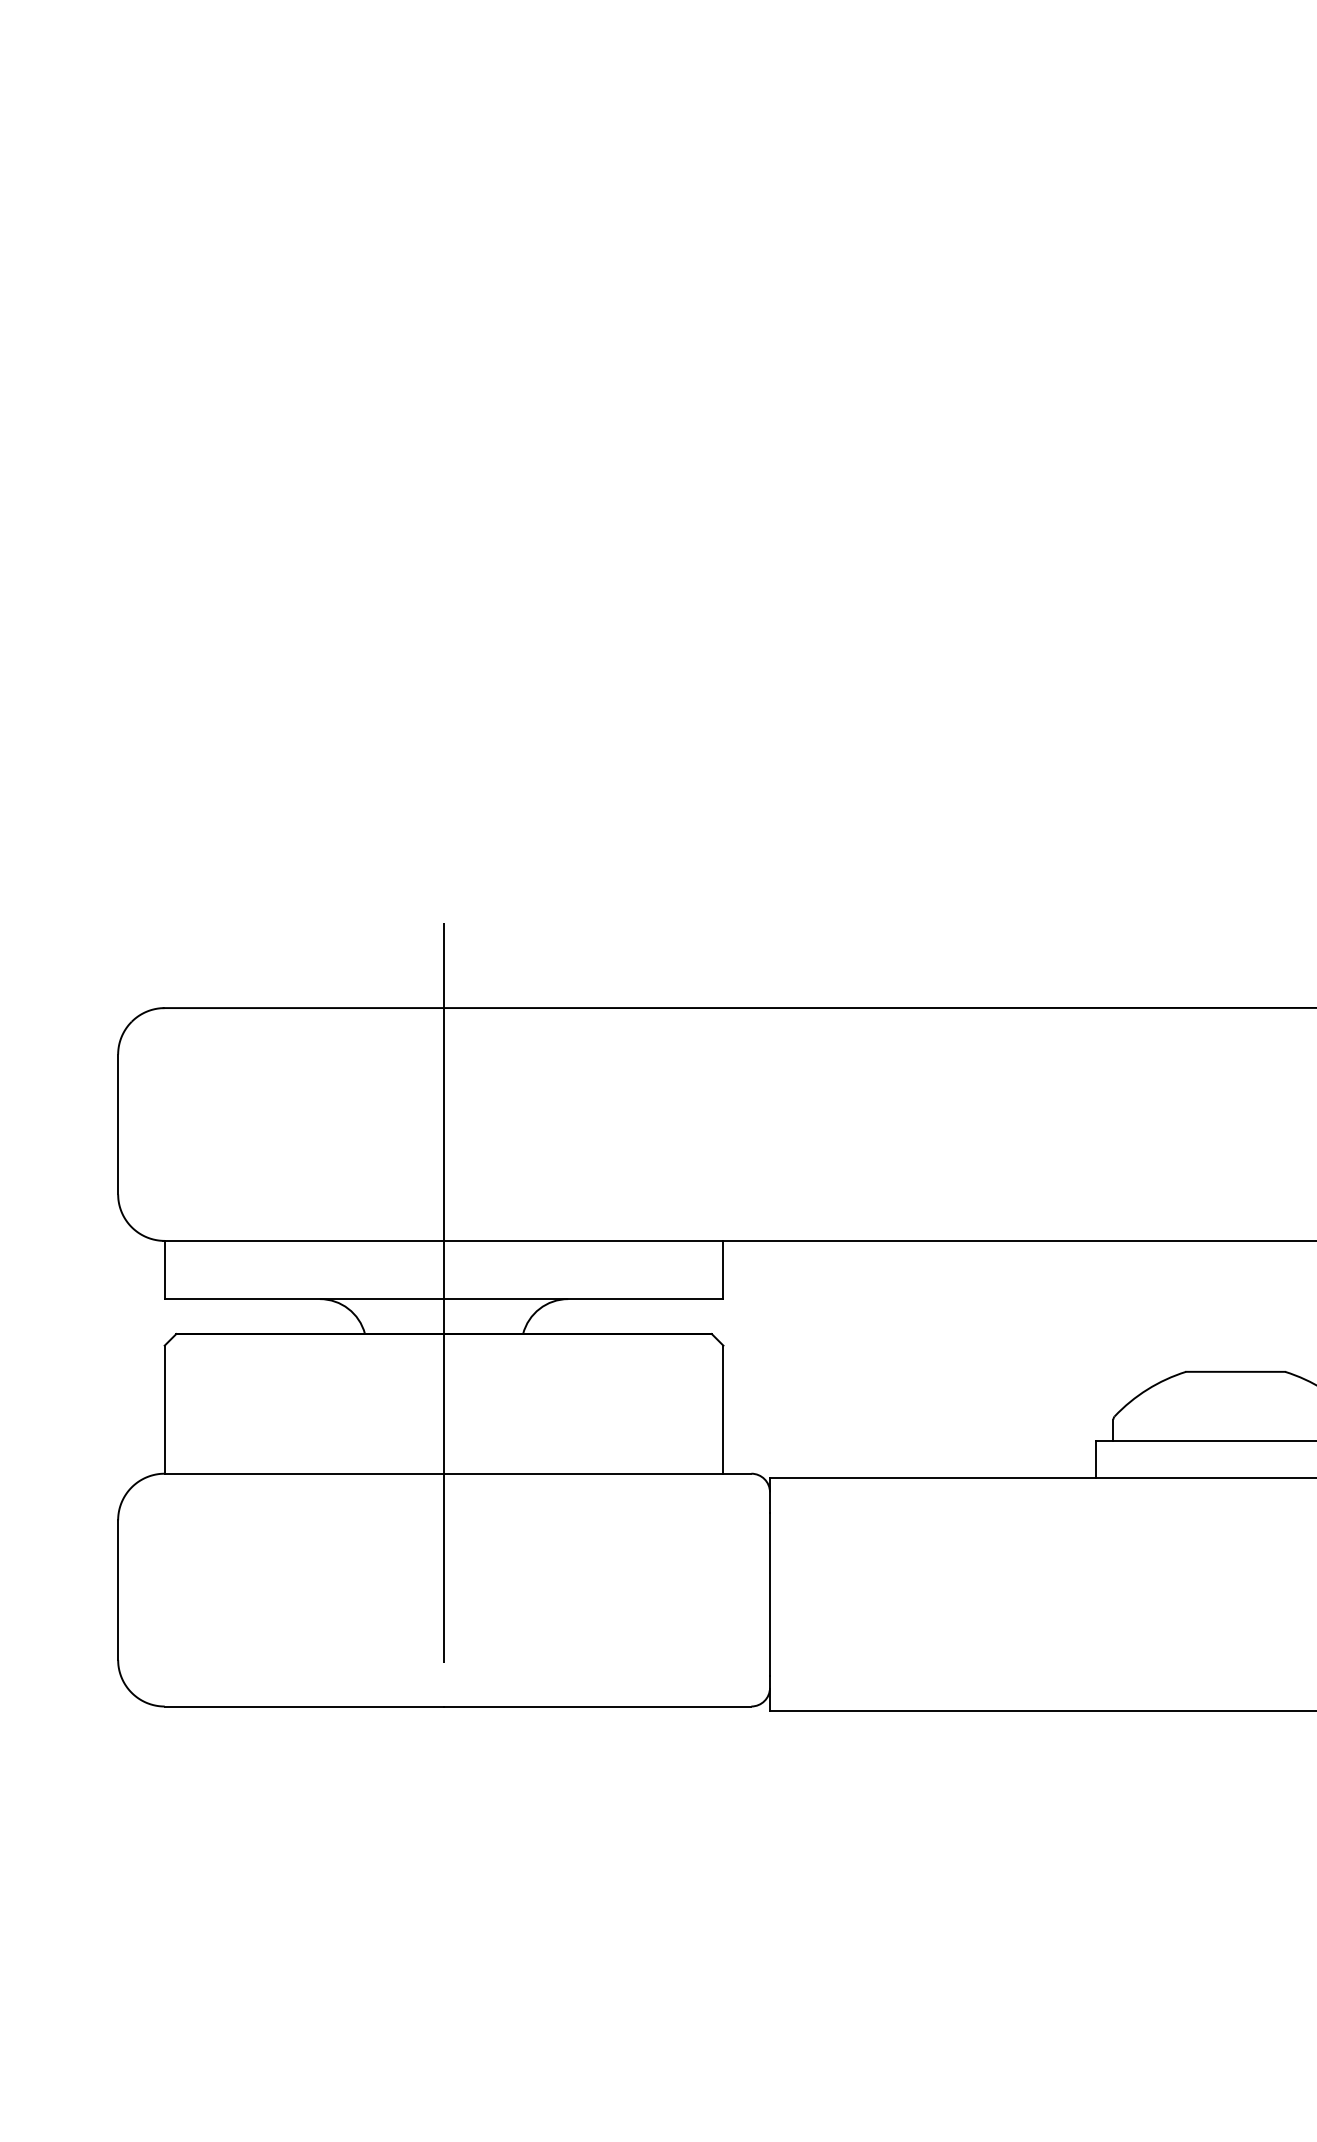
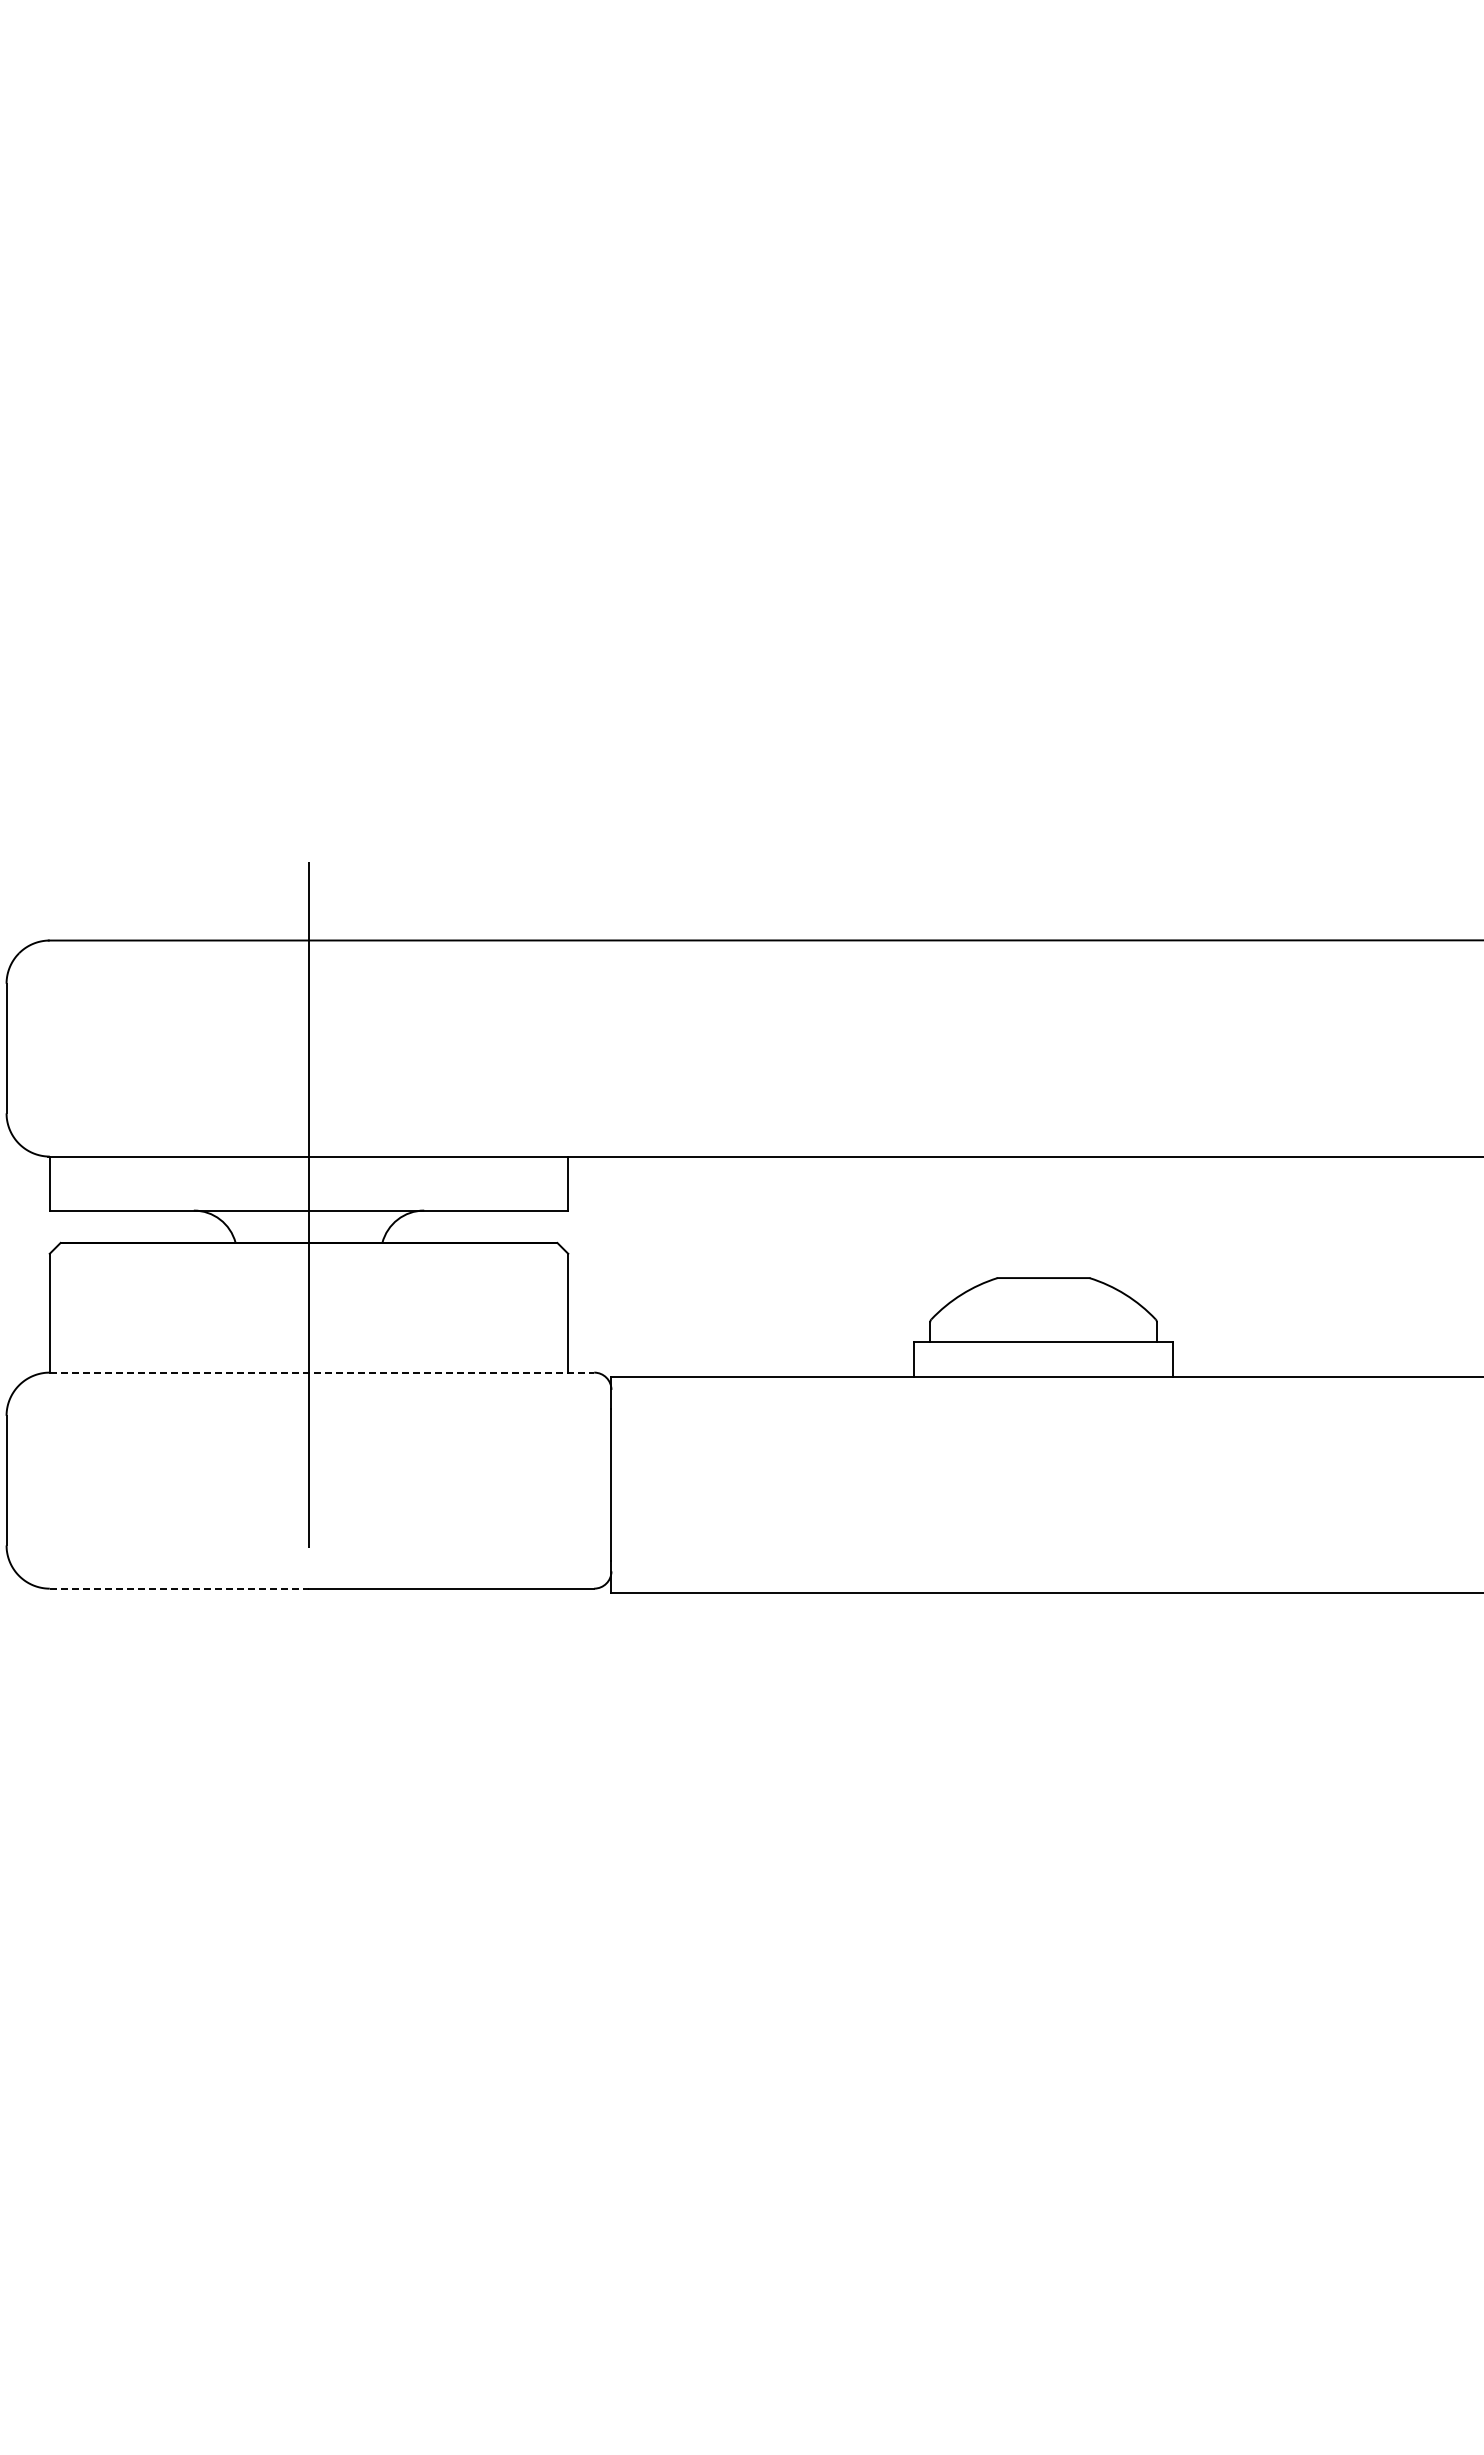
line: (458, 1473) -> (322, 1372), solid -> dashed
line: (304, 1706) -> (179, 1588), solid -> dashed

